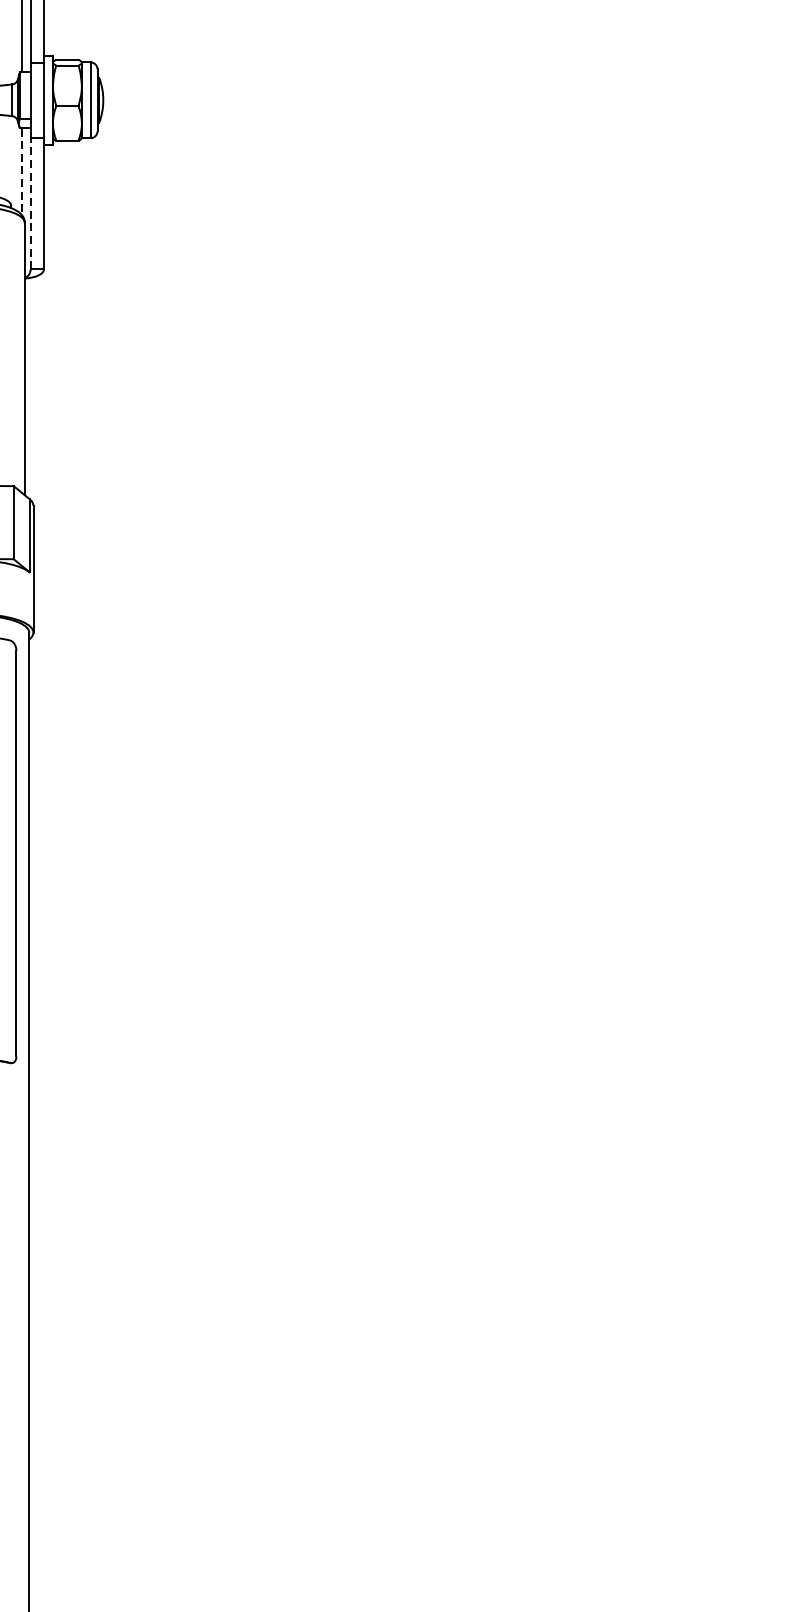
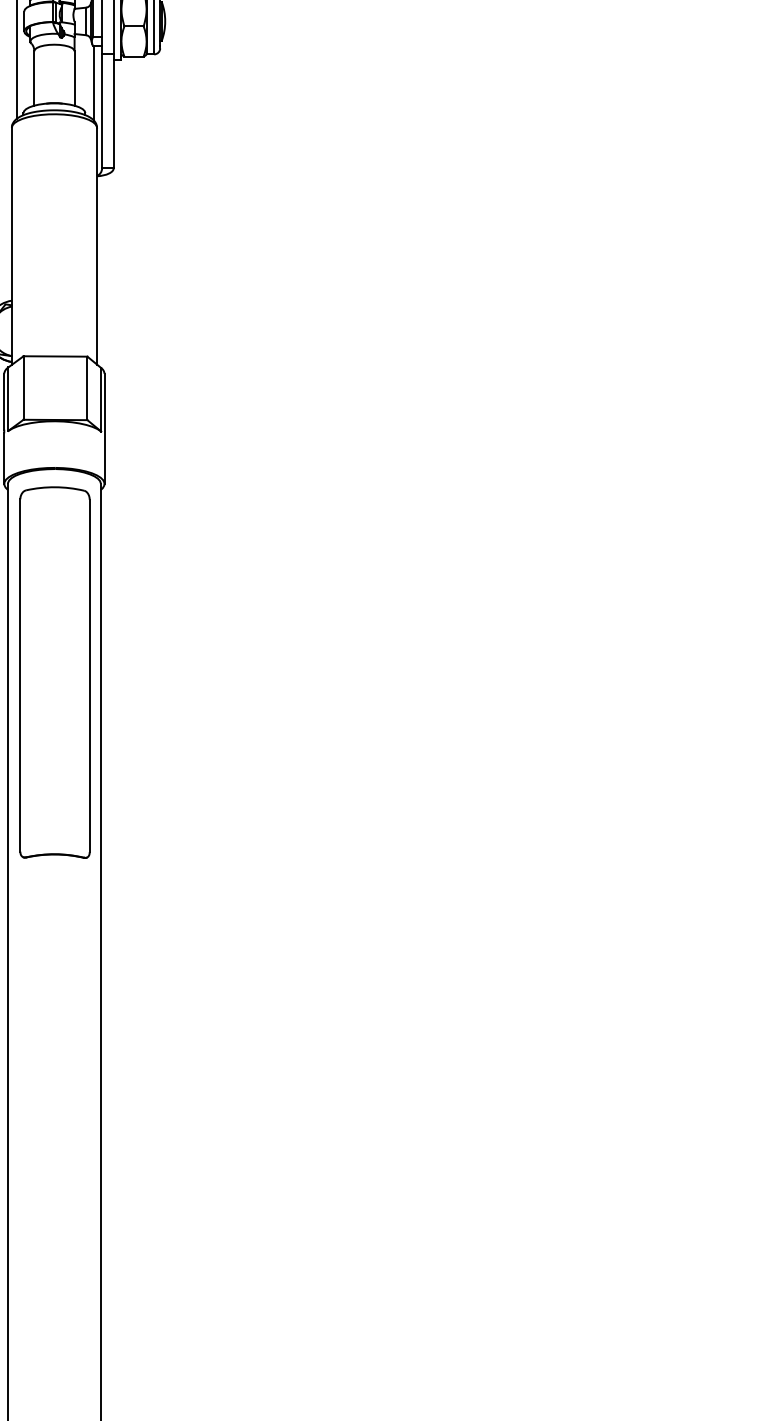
line: (21, 171) -> (94, 83), dashed -> solid
line: (31, 202) -> (102, 110), dashed -> solid

